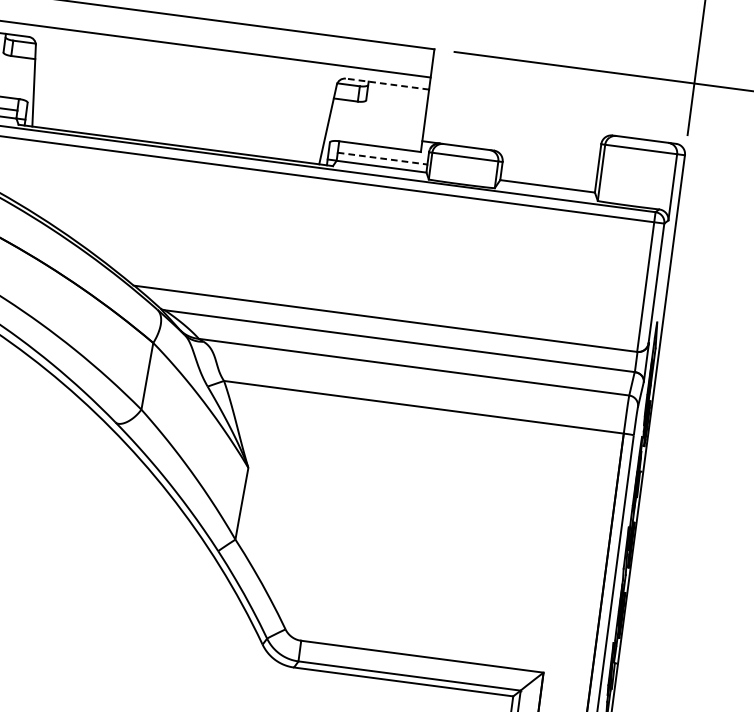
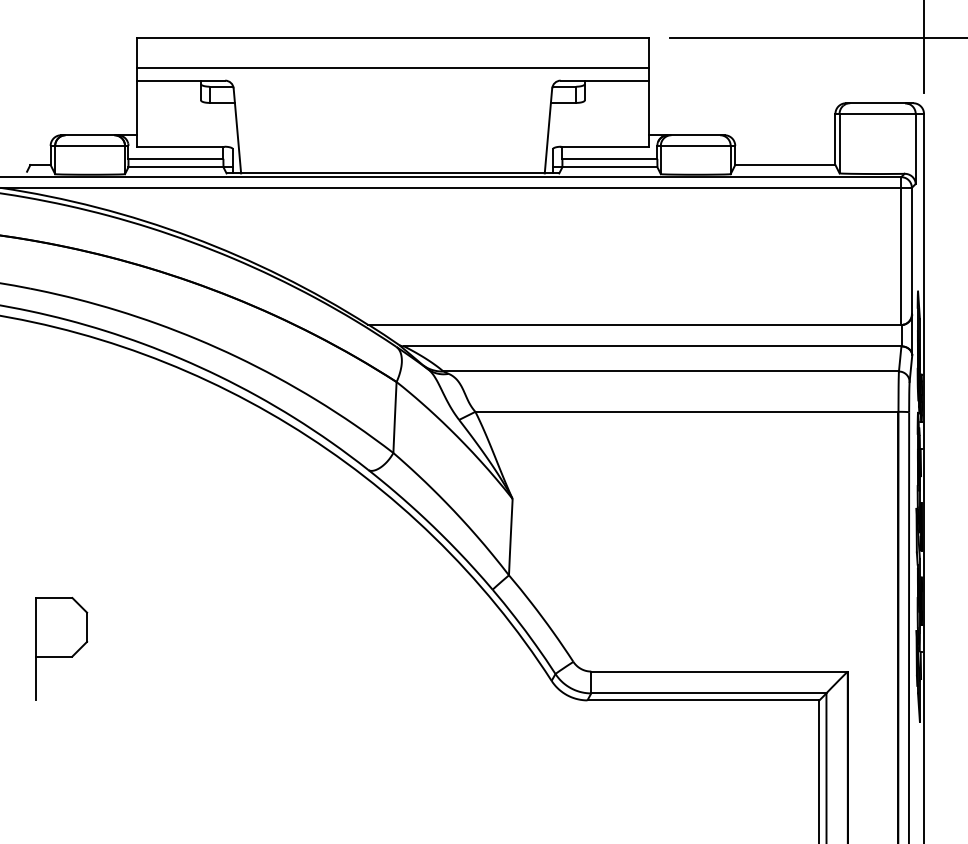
line: (387, 83) -> (604, 80), dashed -> solid
line: (383, 158) -> (610, 158), dashed -> solid

